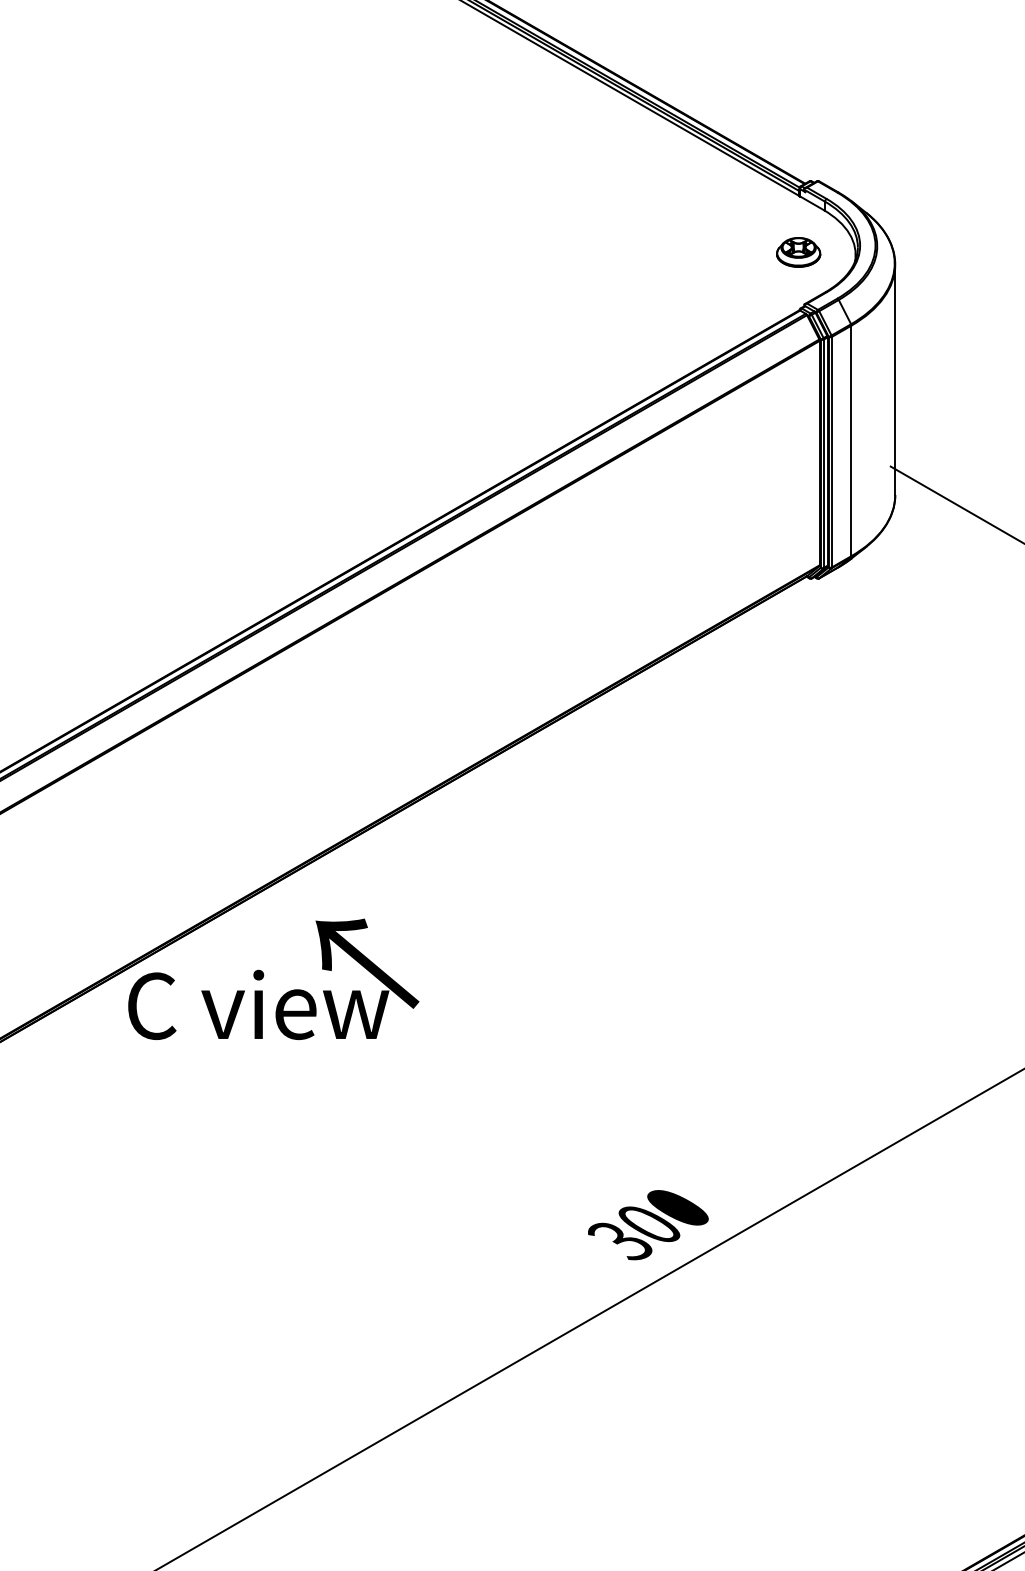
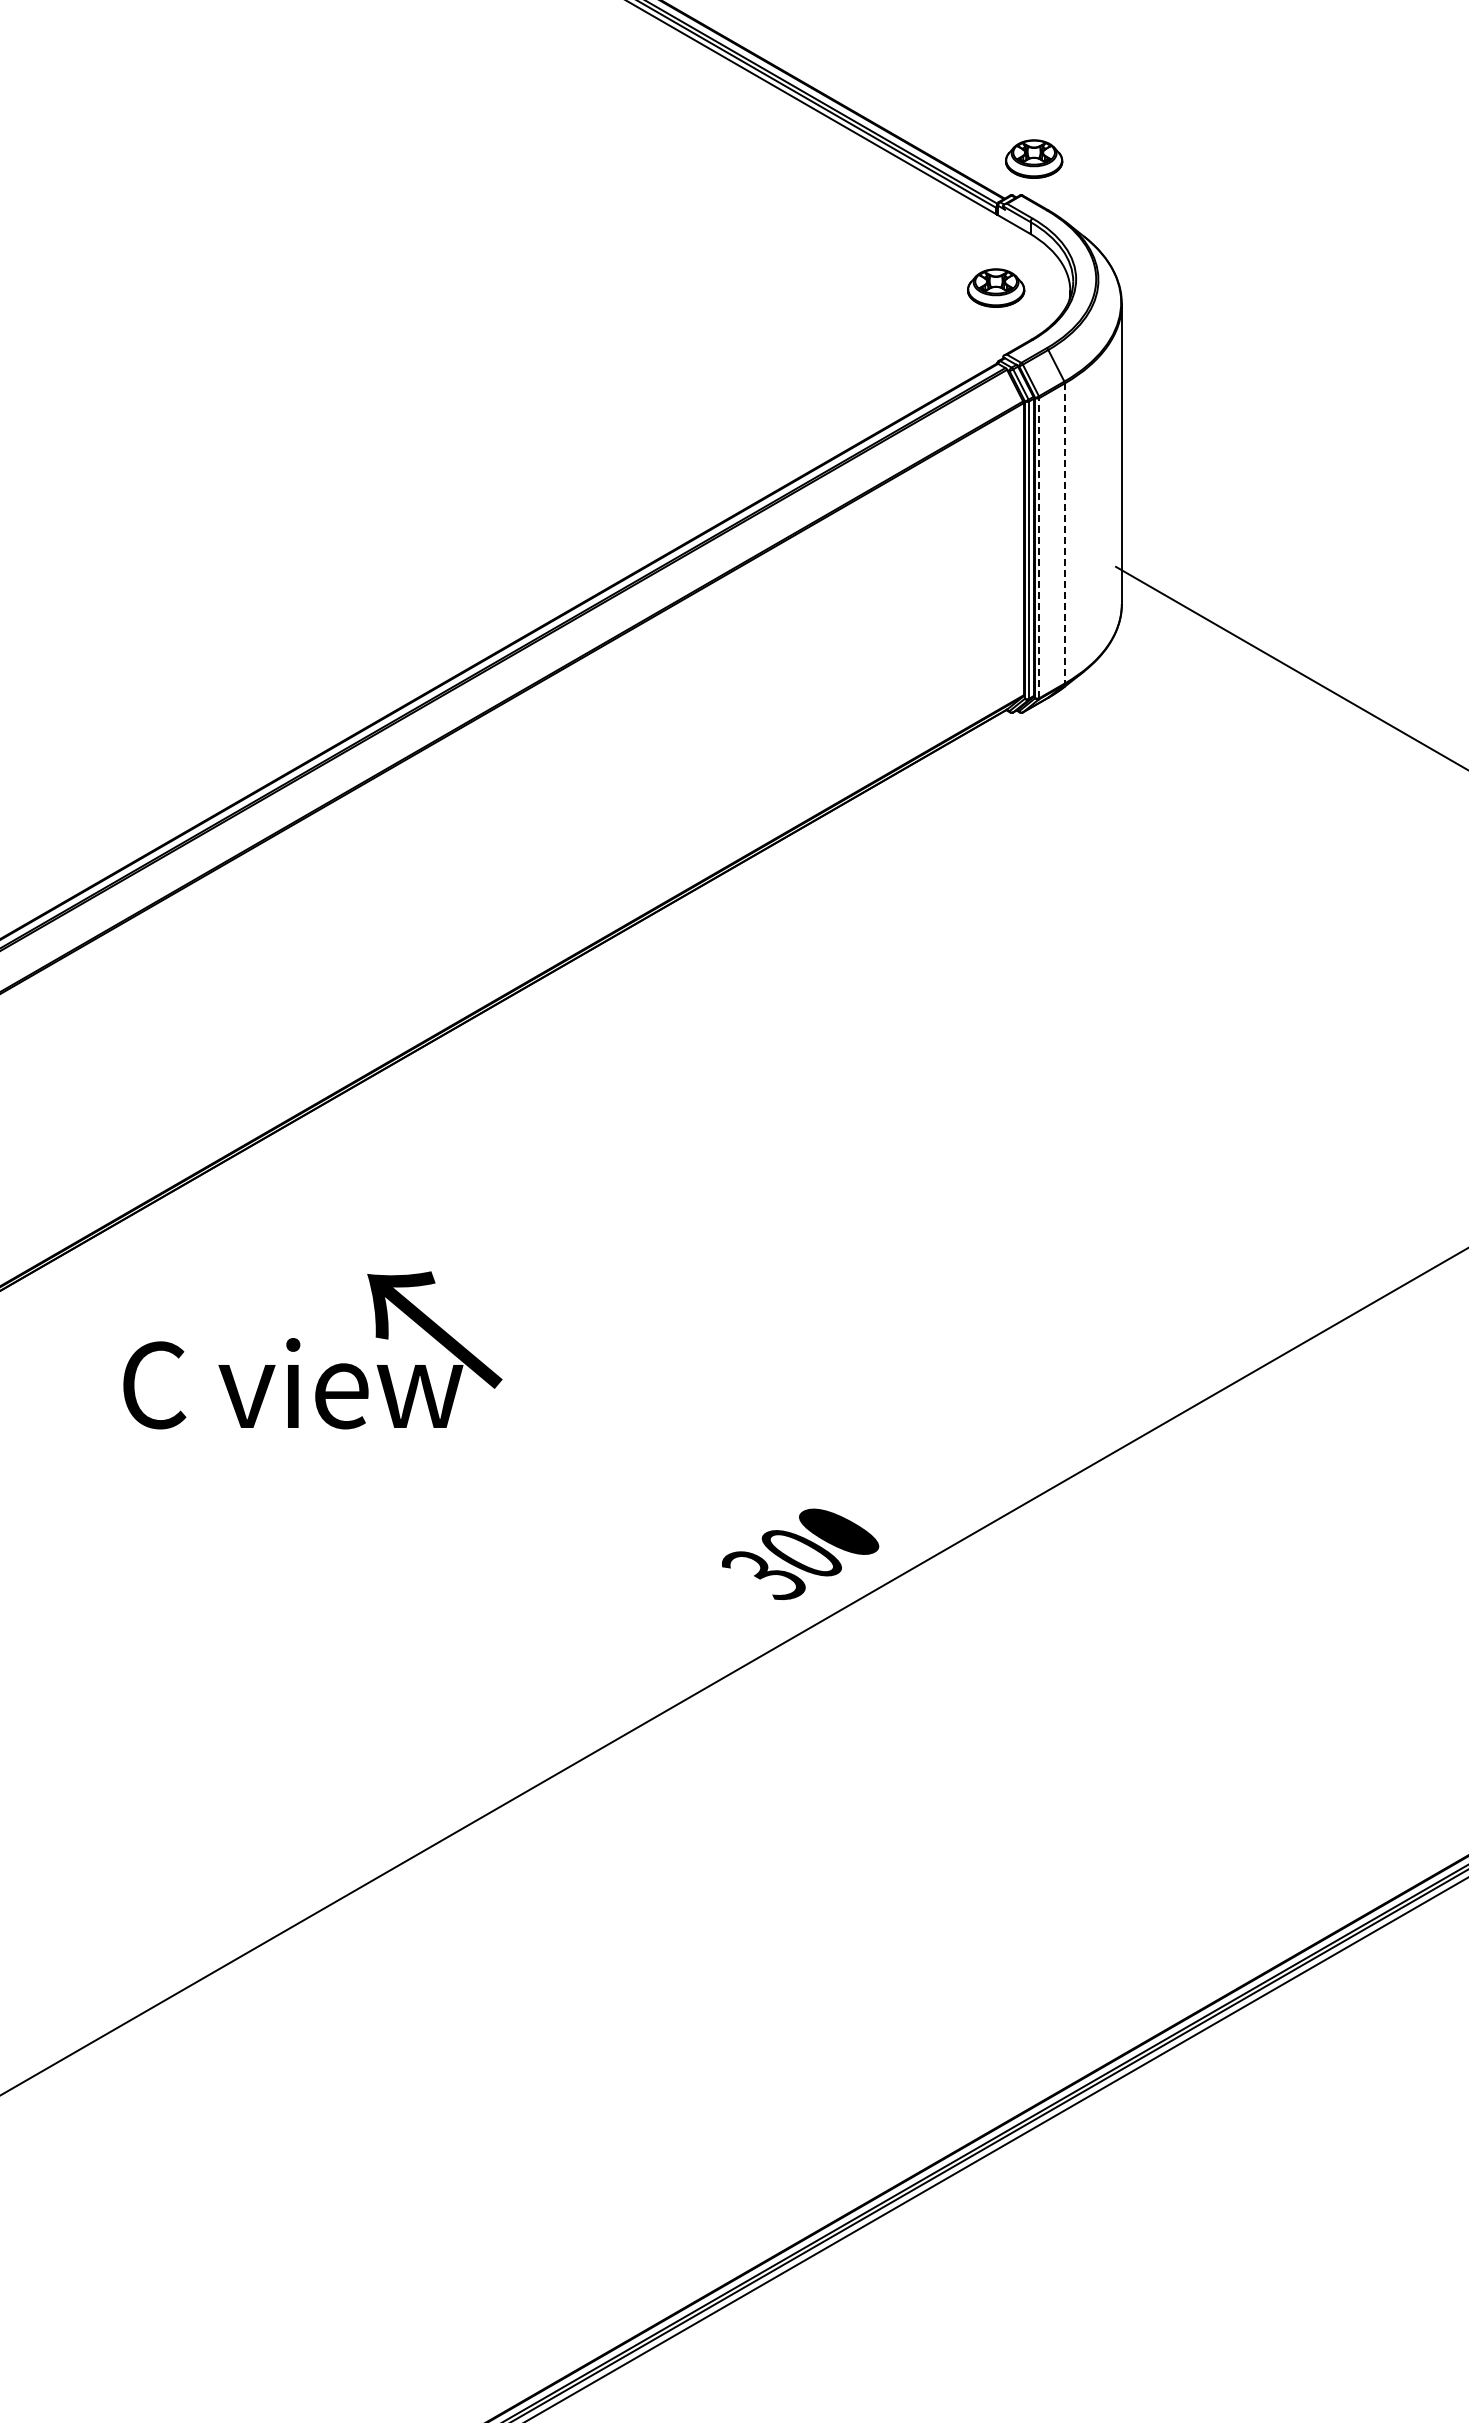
part: (828, 152) -> (1034, 158), added
line: (851, 440) -> (1064, 533), solid -> dashed
line: (831, 451) -> (1039, 547), solid -> dashed
text: (273, 979) -> (312, 1350), moved

